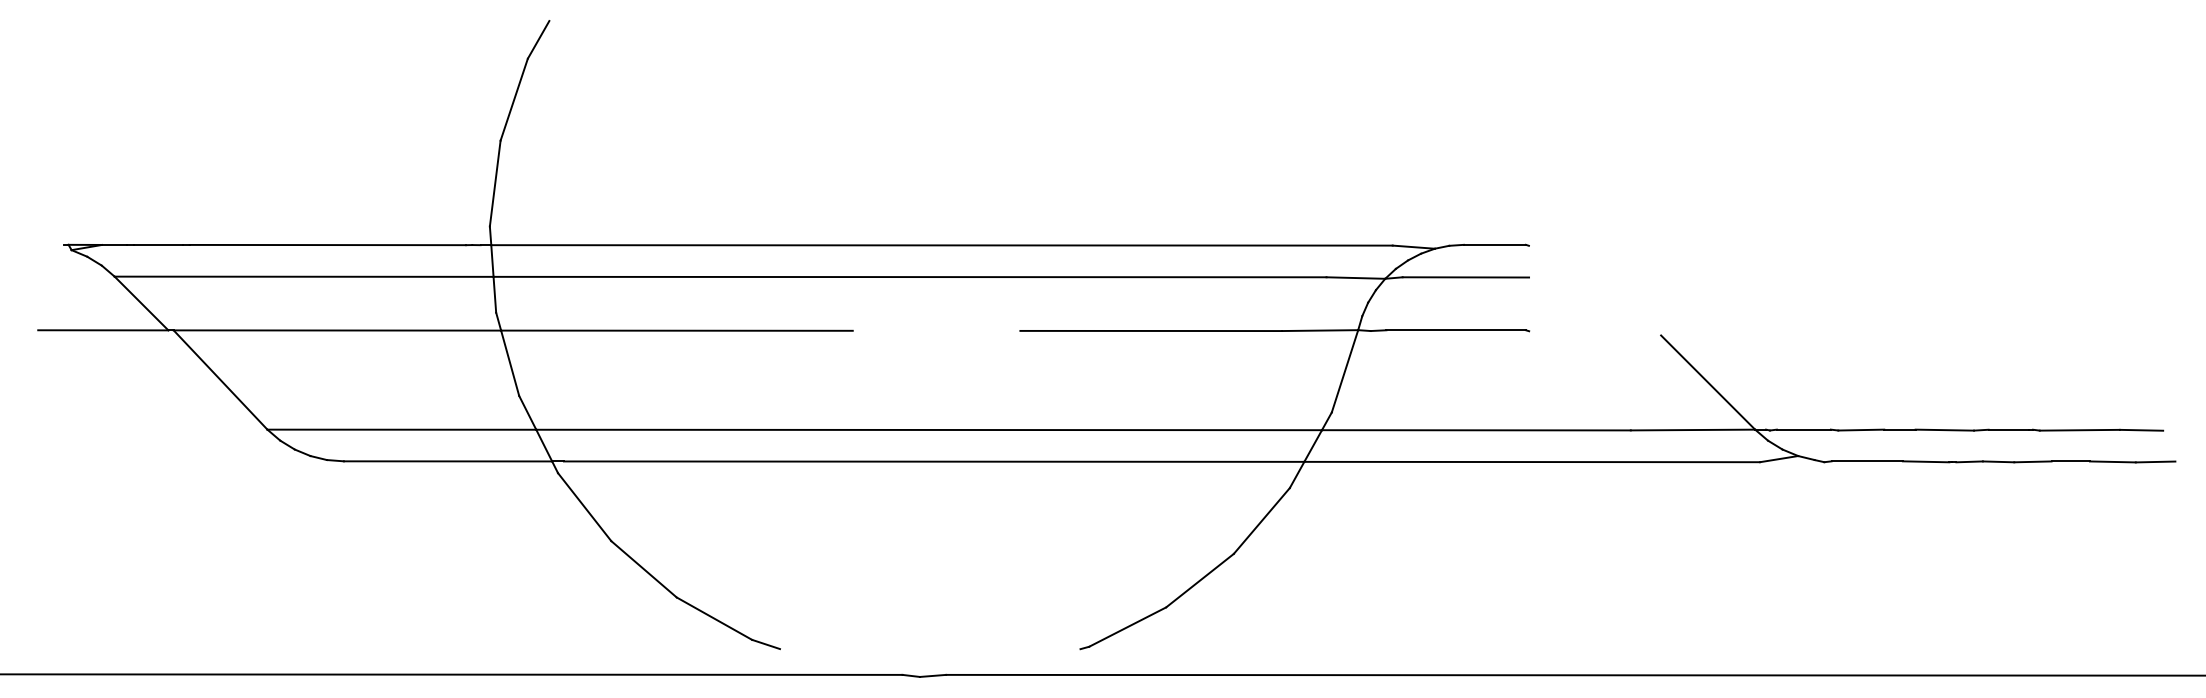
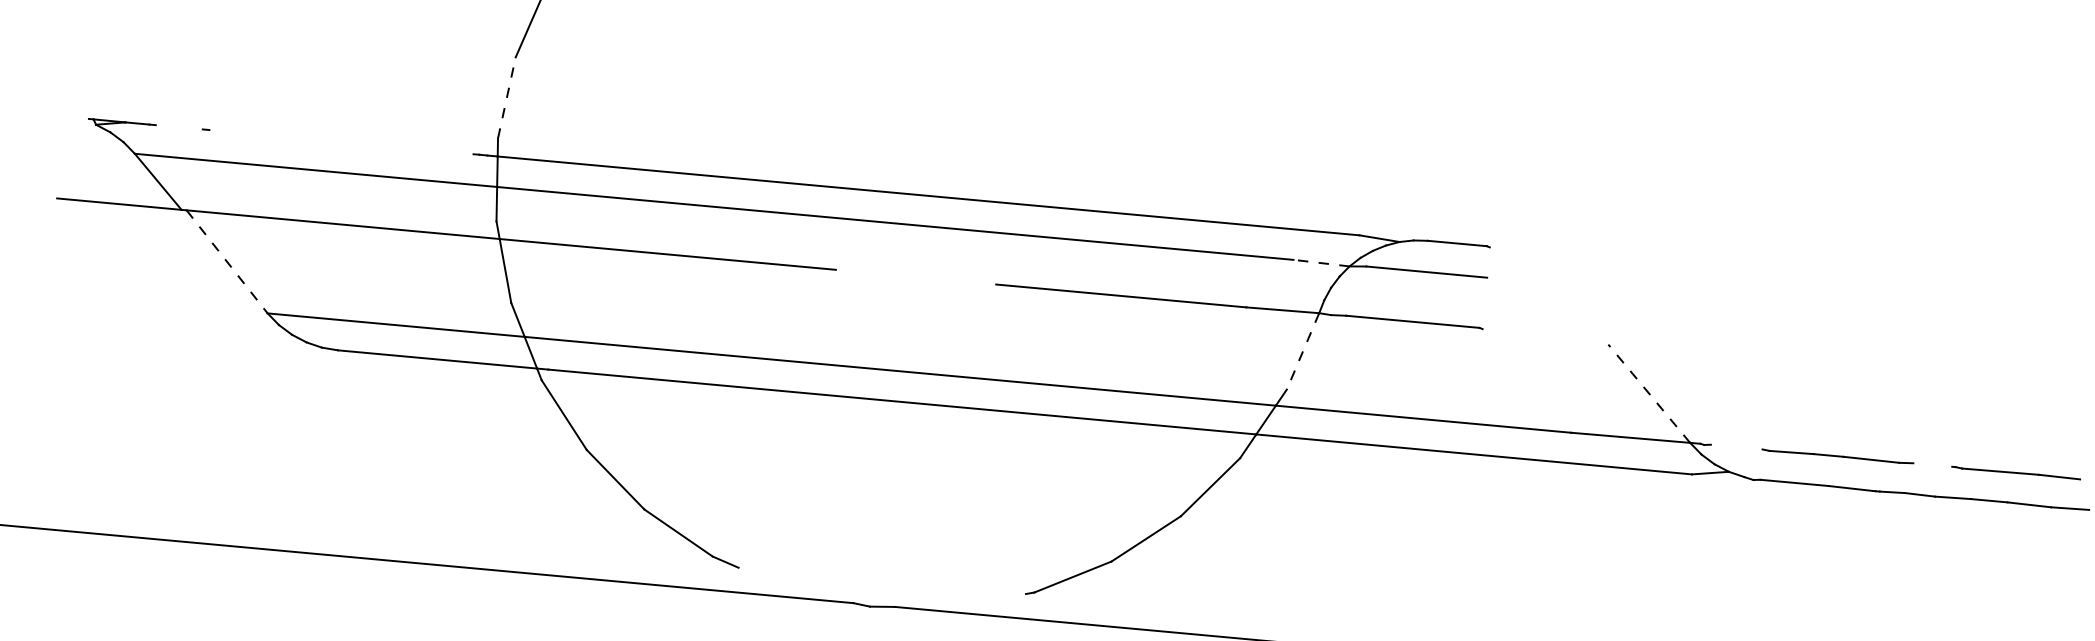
line: (495, 183) -> (507, 97), solid -> dashed
line: (157, 244) -> (178, 126), removed
line: (327, 244) -> (341, 141), removed
line: (1355, 278) -> (1321, 263), solid -> dashed
line: (1344, 371) -> (1302, 351), solid -> dashed
line: (220, 380) -> (227, 262), solid -> dashed
line: (1708, 382) -> (1649, 393), solid -> dashed
line: (1803, 429) -> (1736, 446), removed
line: (2008, 429) -> (1932, 464), removed

